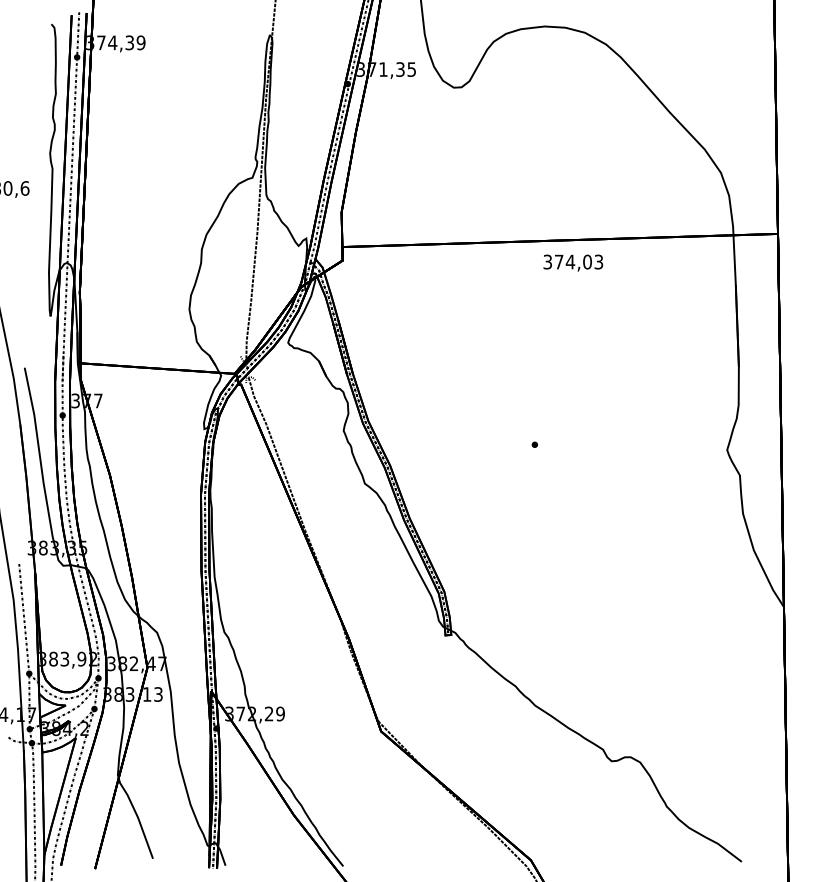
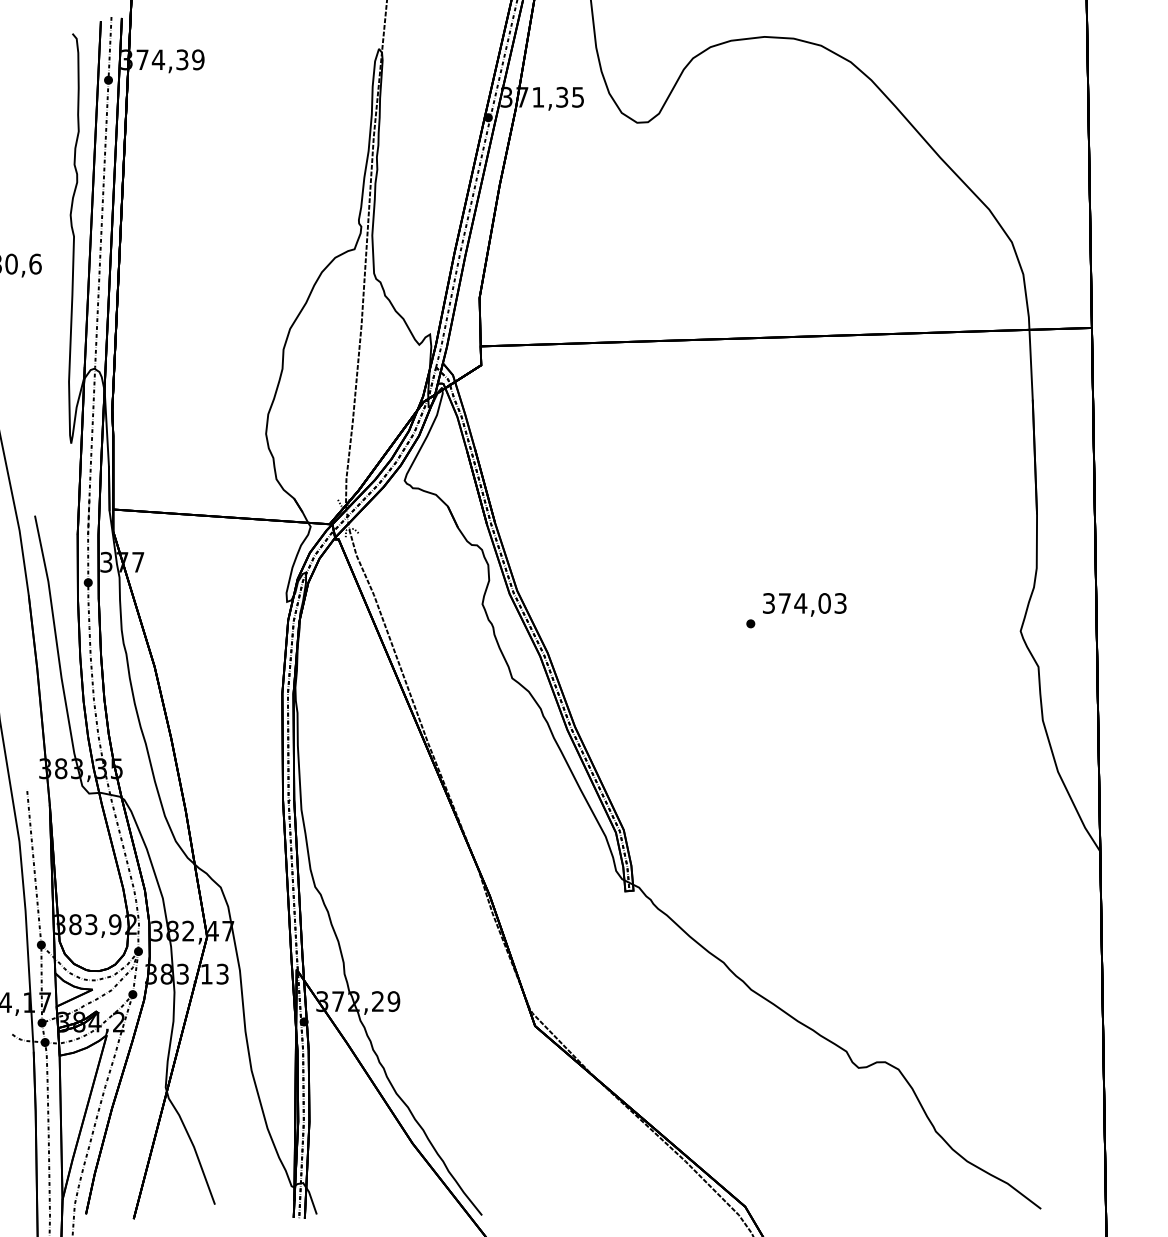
text: (573, 262) -> (804, 604), moved

